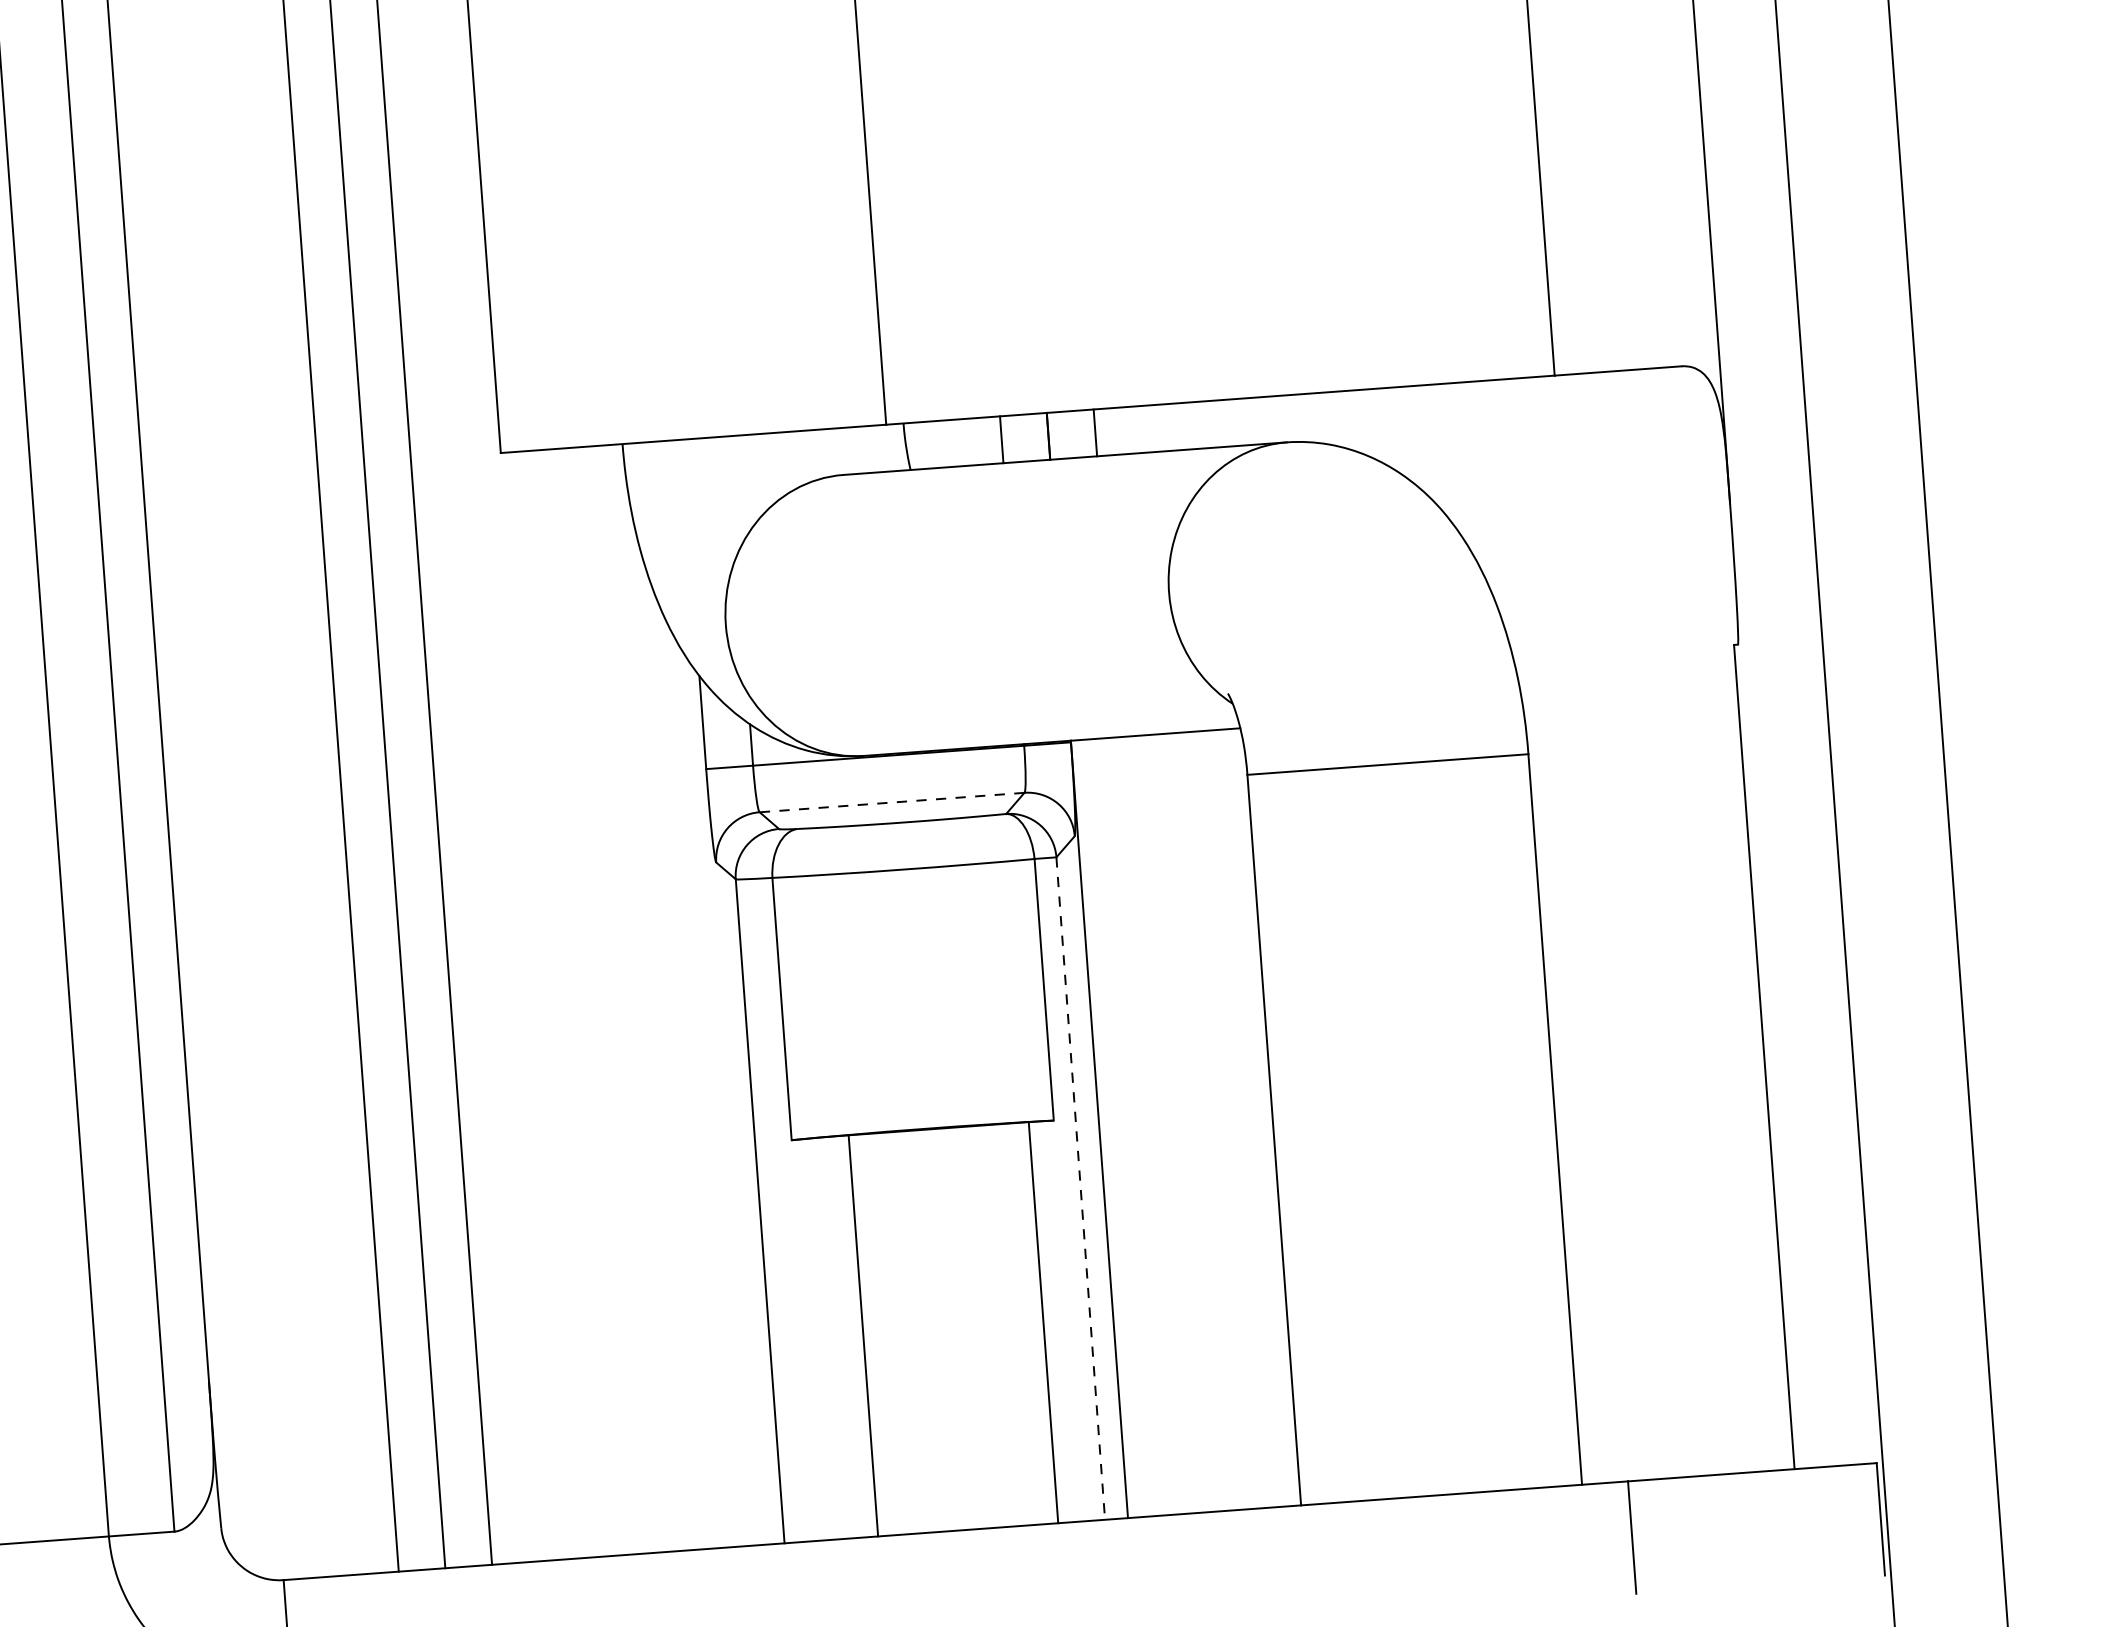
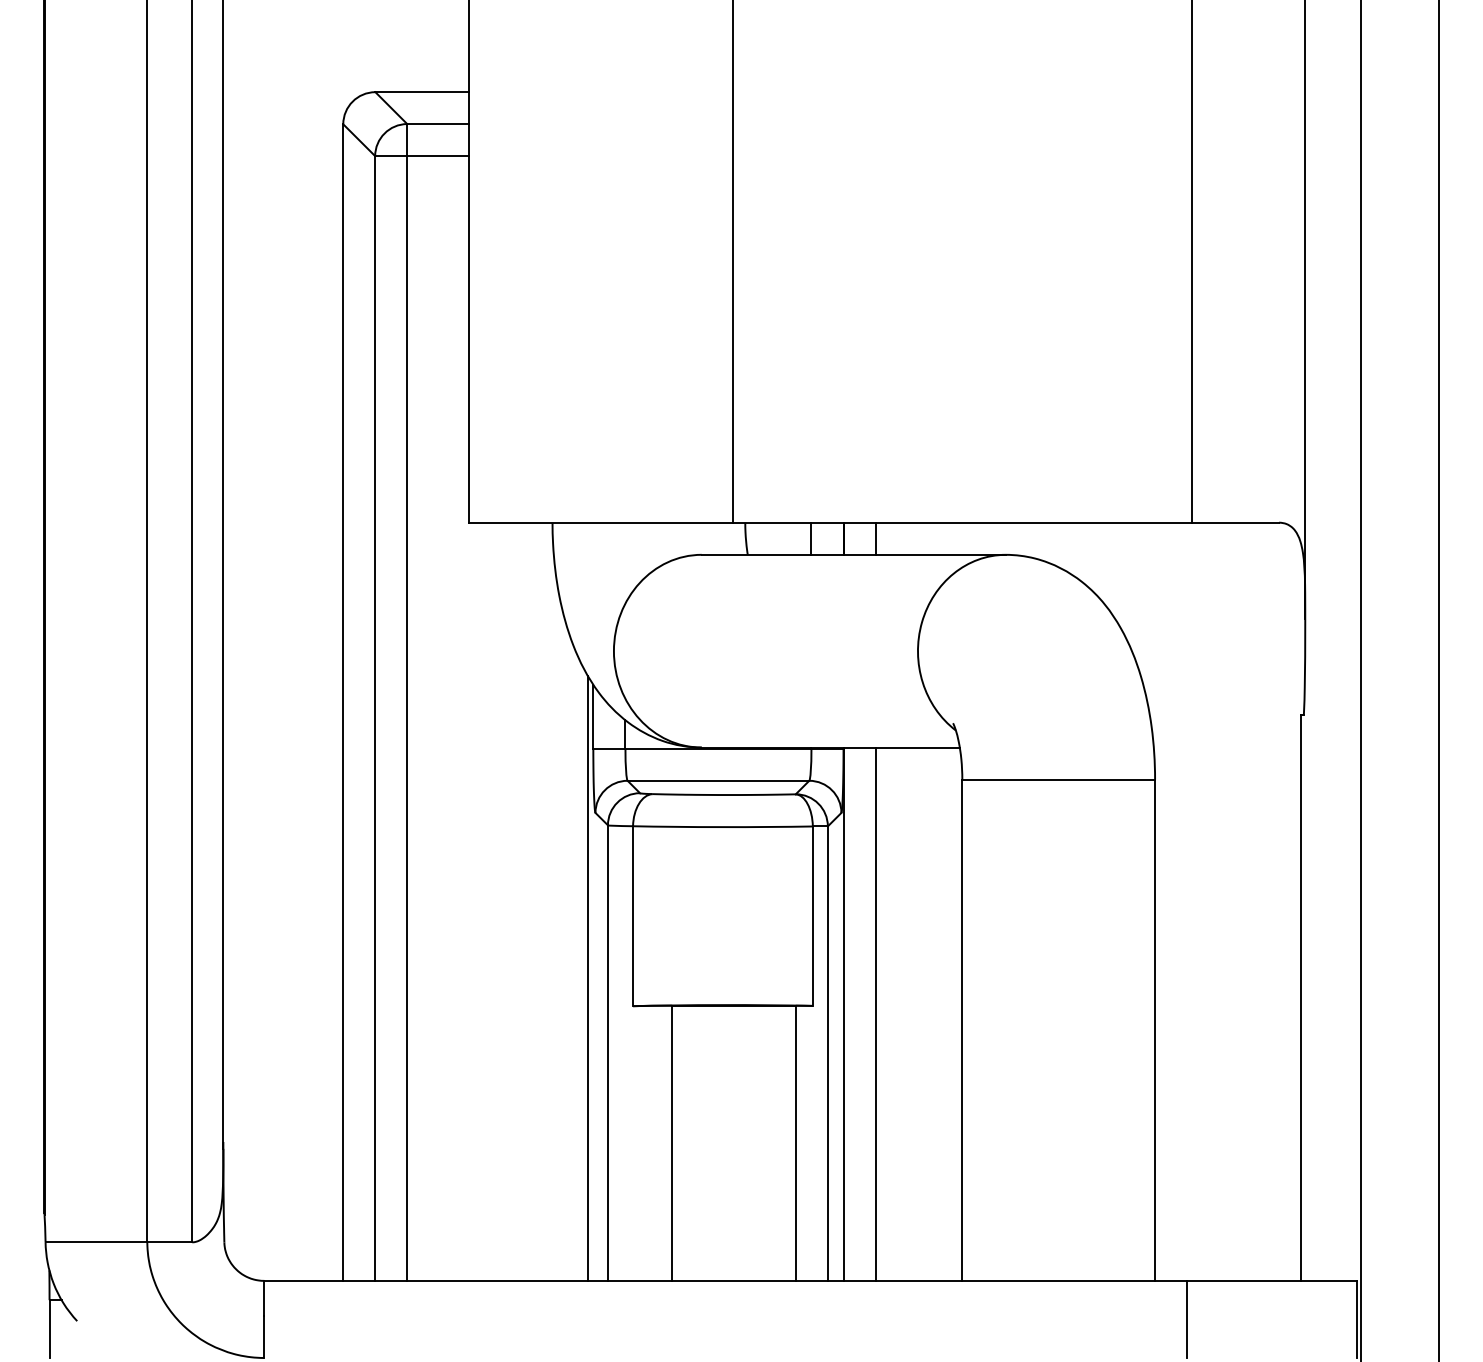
line: (892, 802) -> (718, 780), dashed -> solid
line: (722, 1103) -> (587, 977), added
line: (1145, 1124) -> (875, 1013), added
line: (1080, 1189) -> (827, 1054), dashed -> solid

